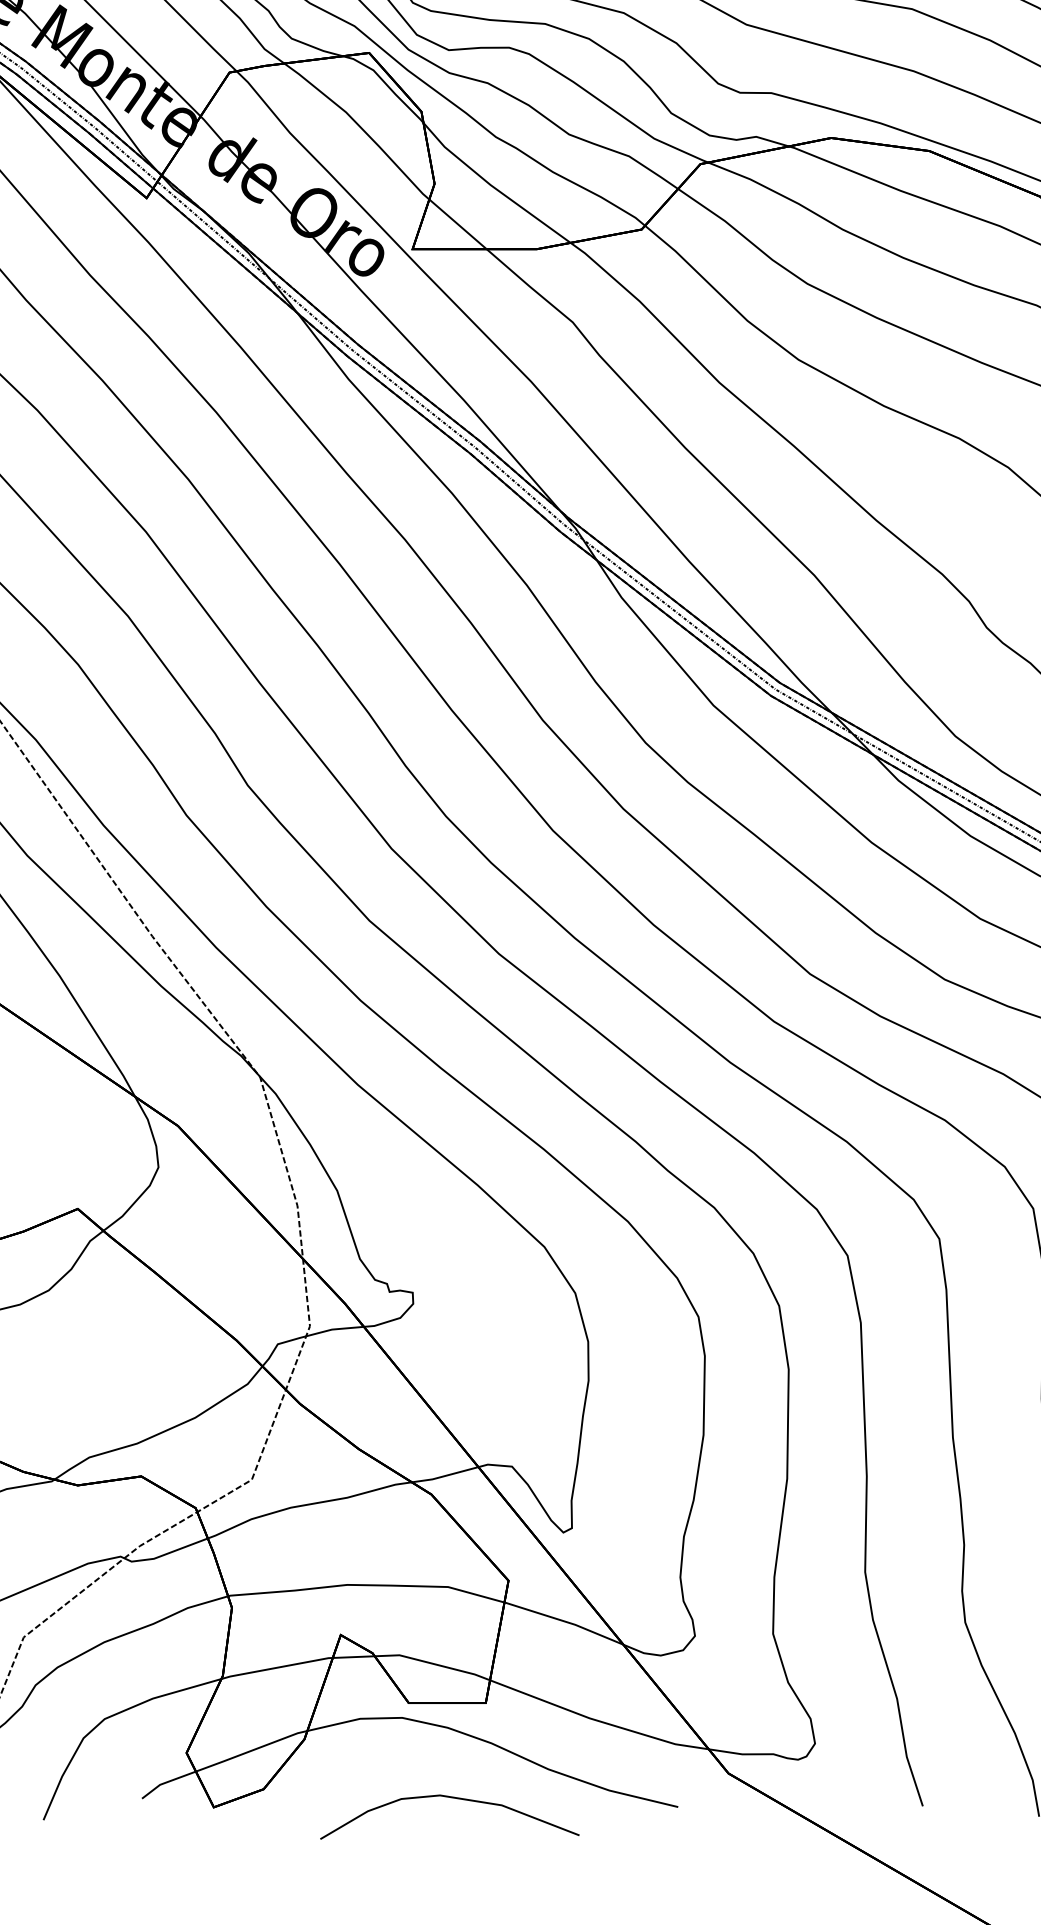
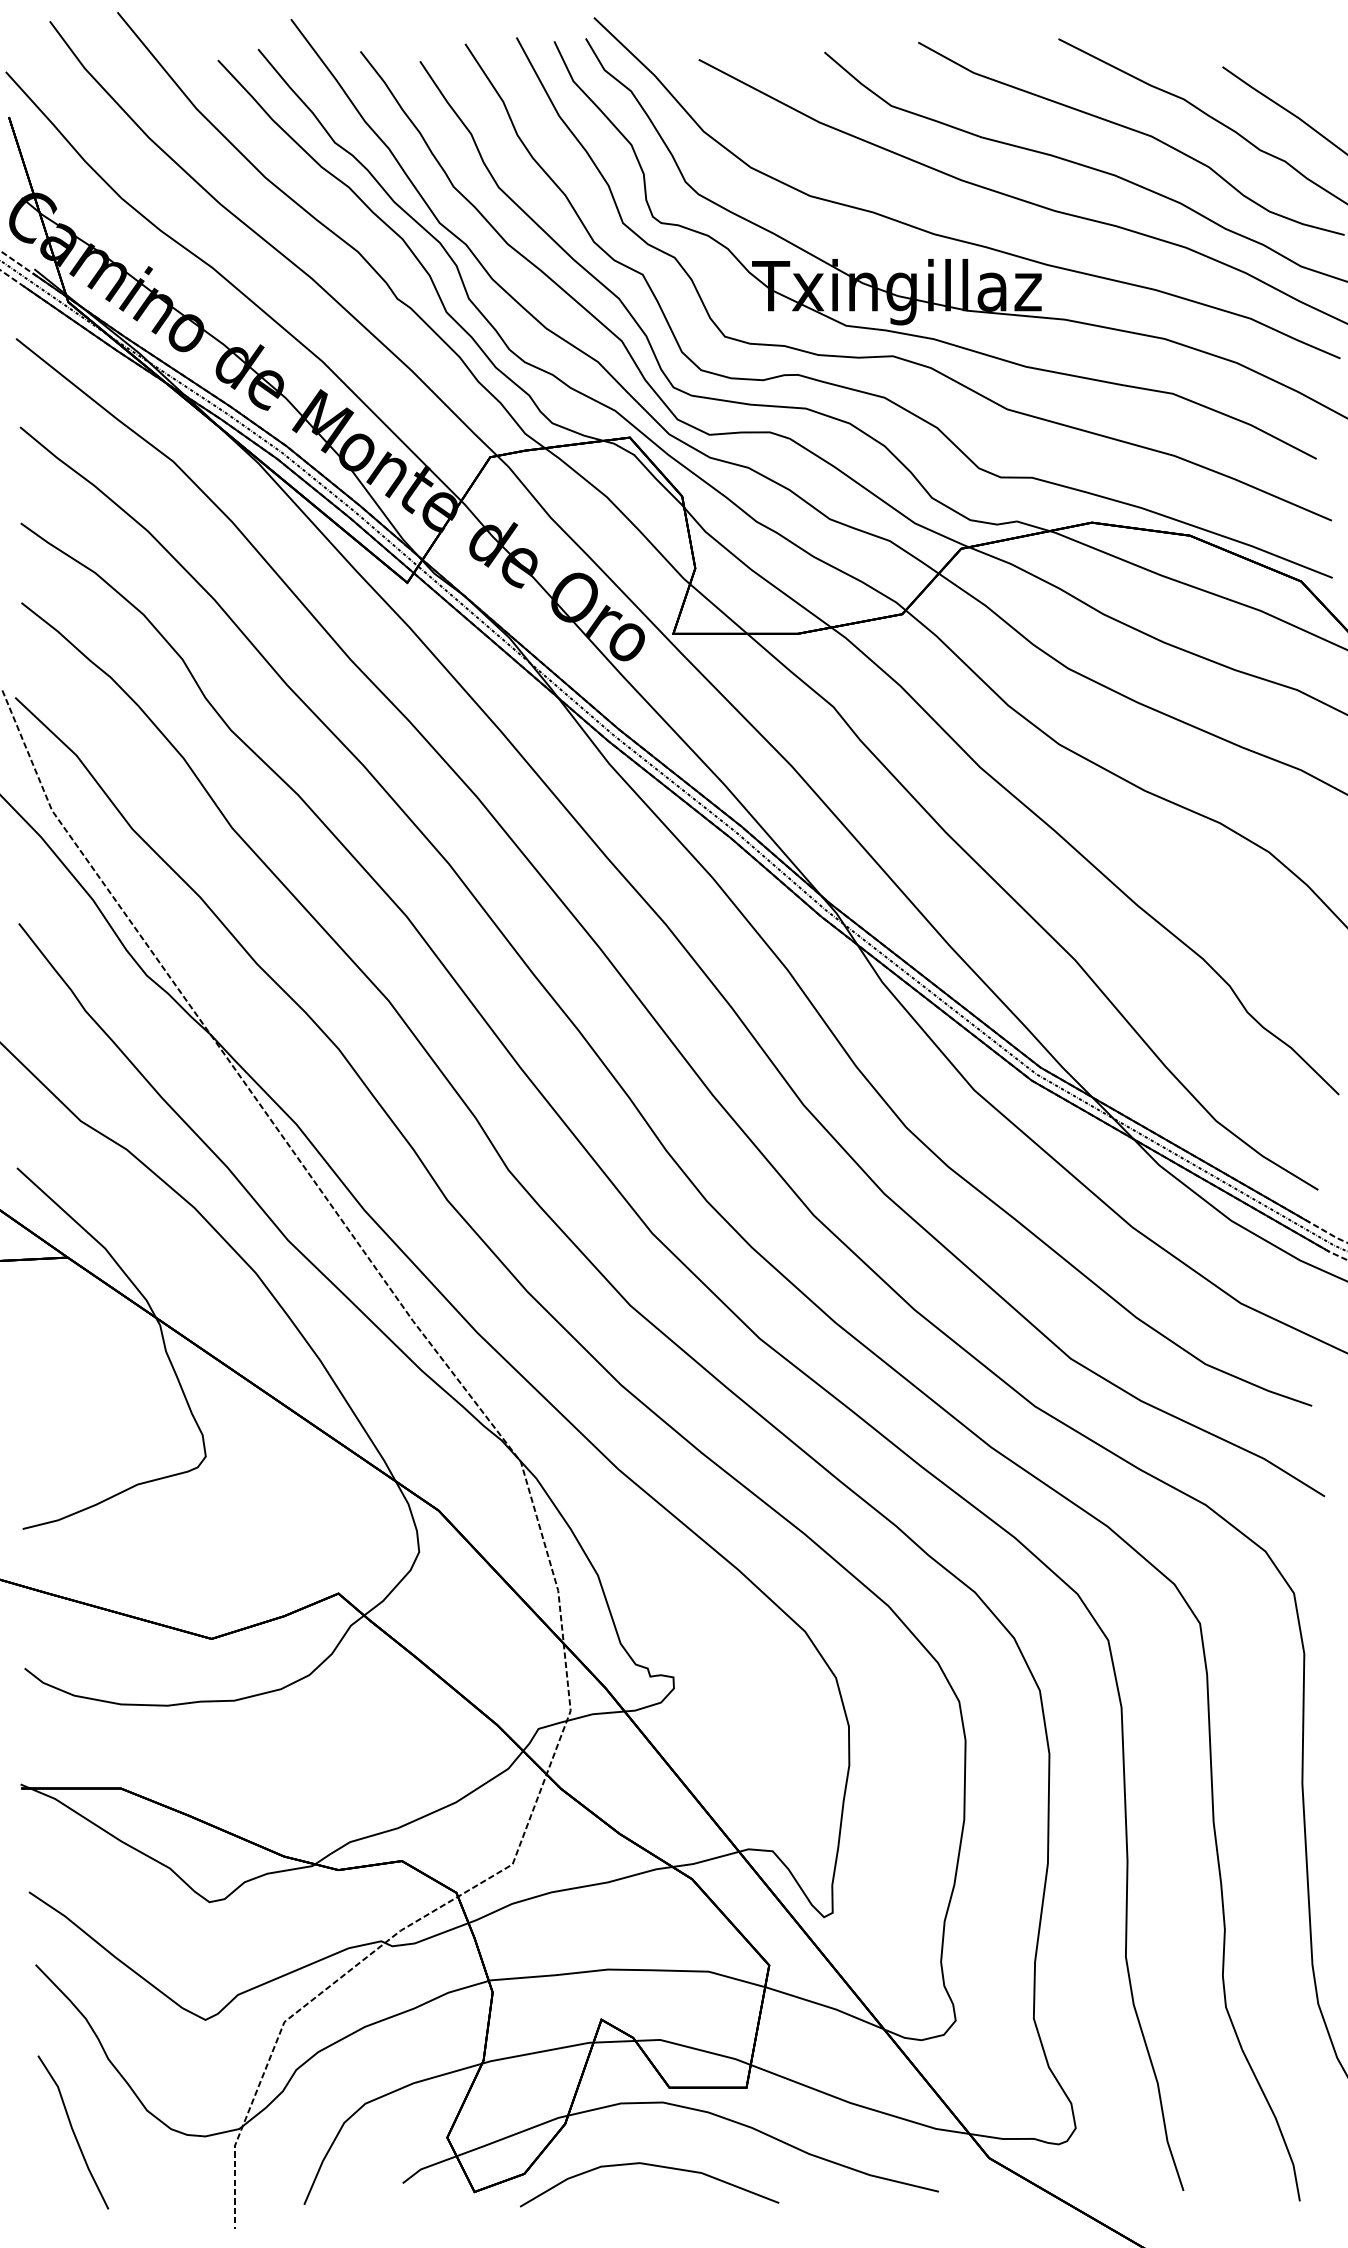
curve: (453, 1798) -> (653, 2166), moved

